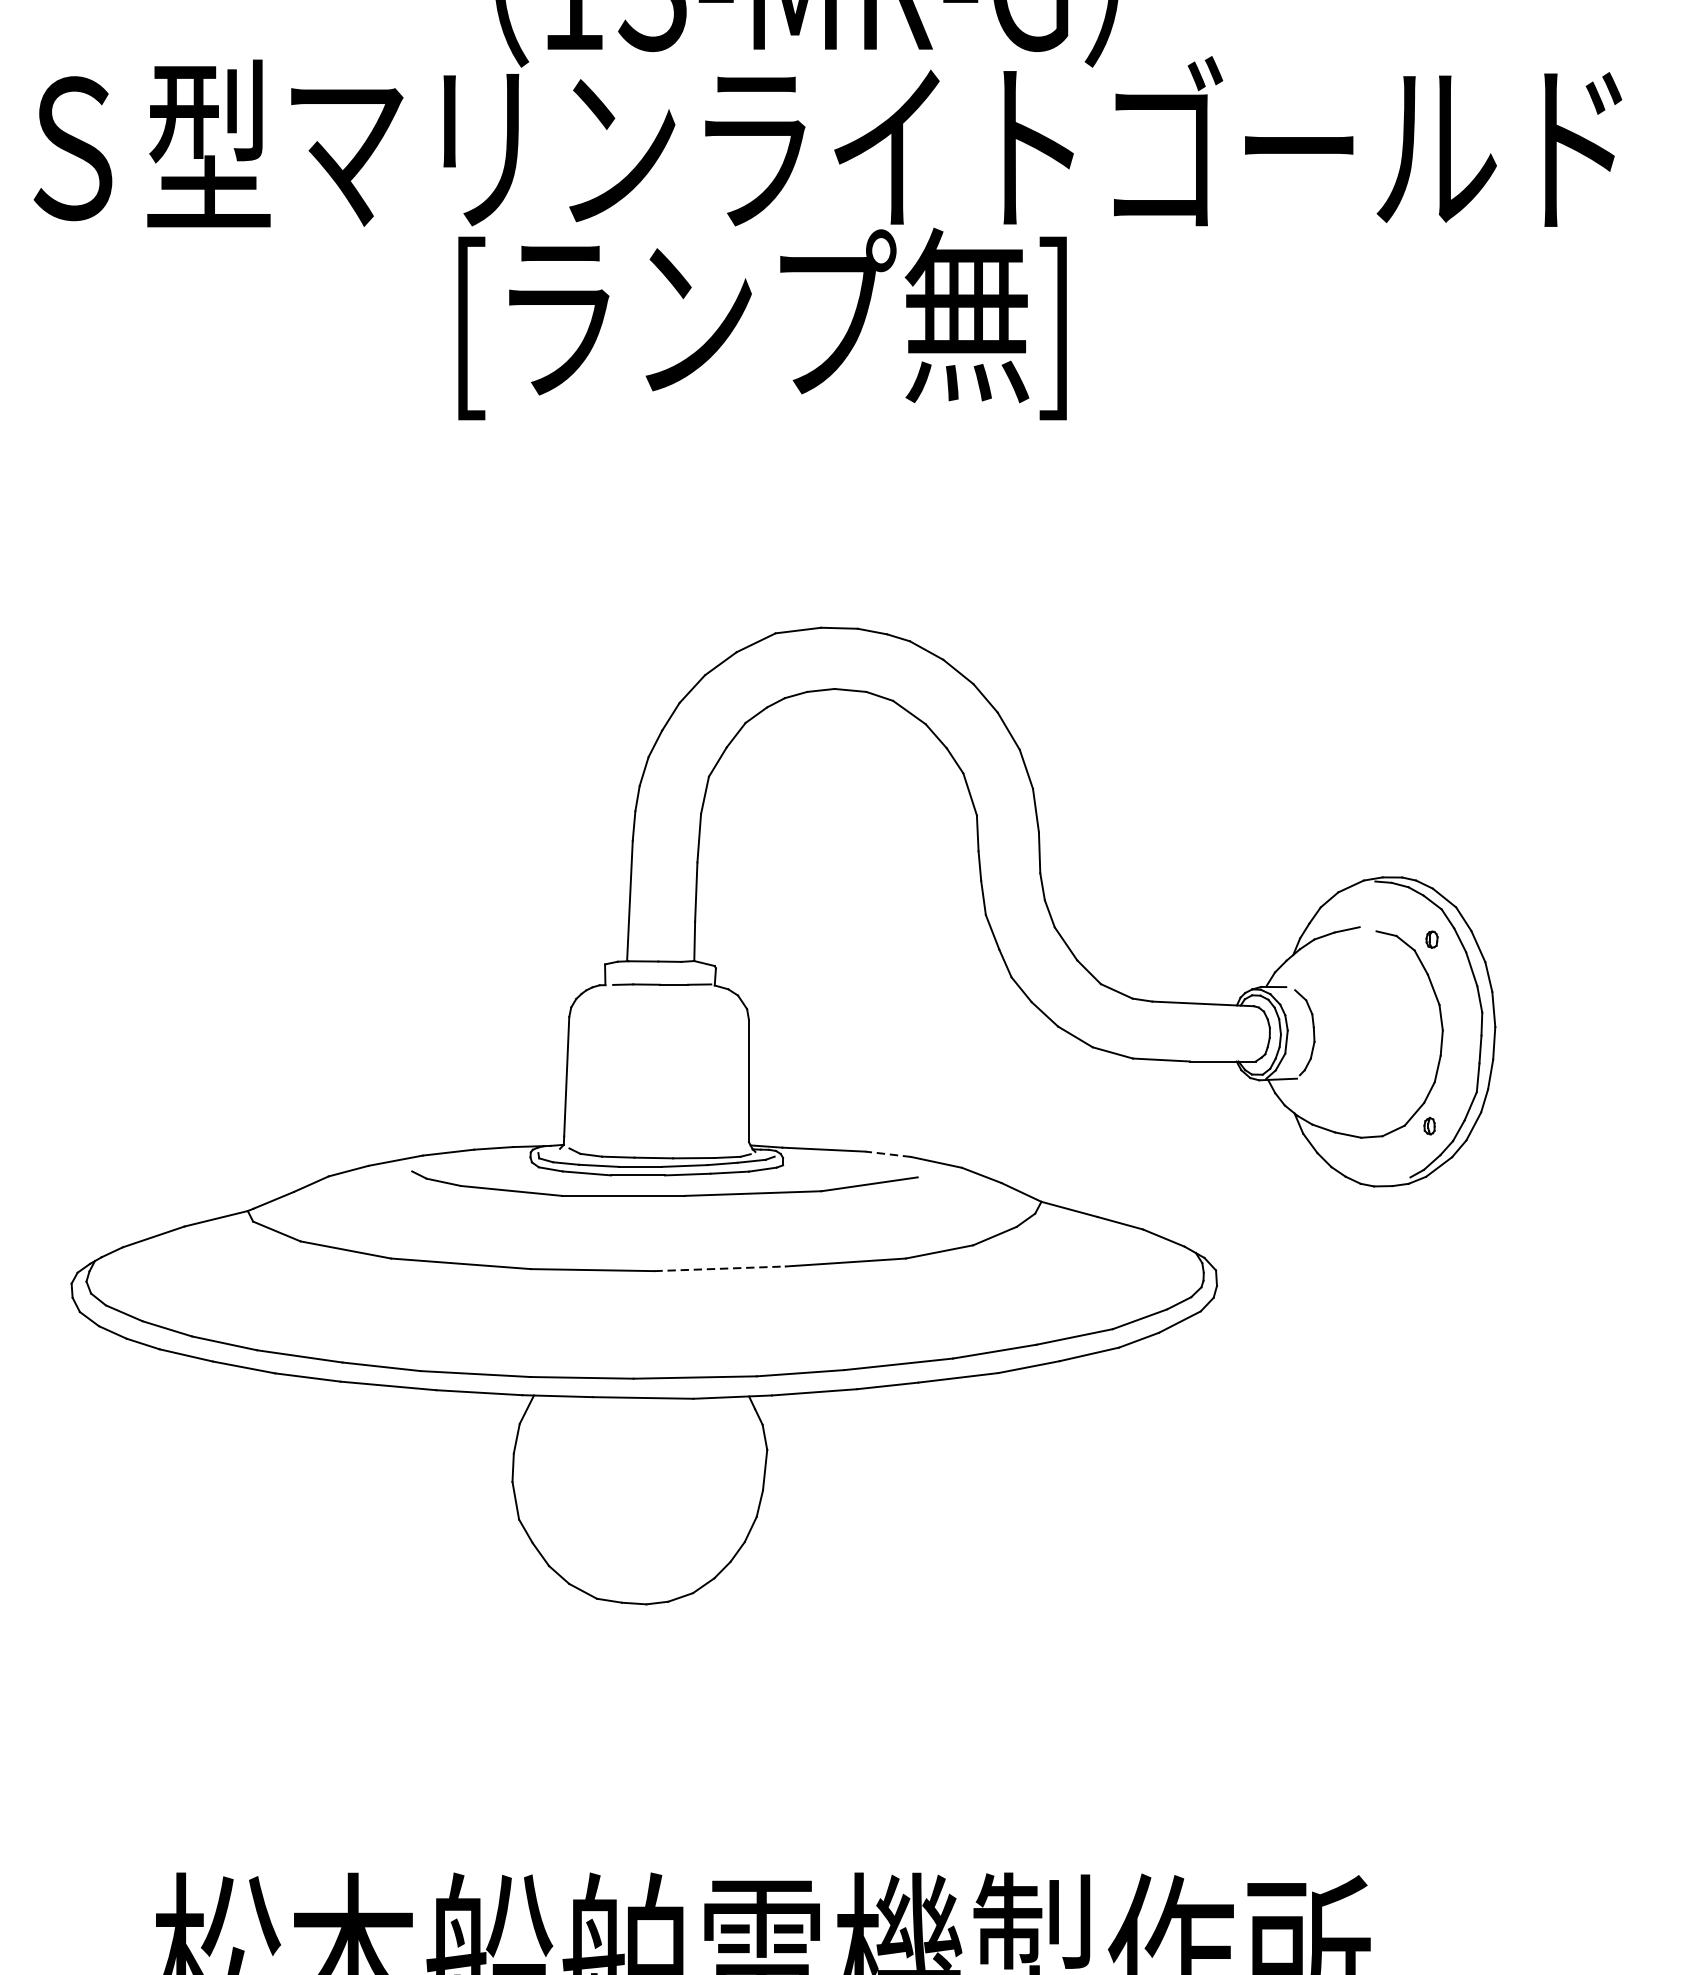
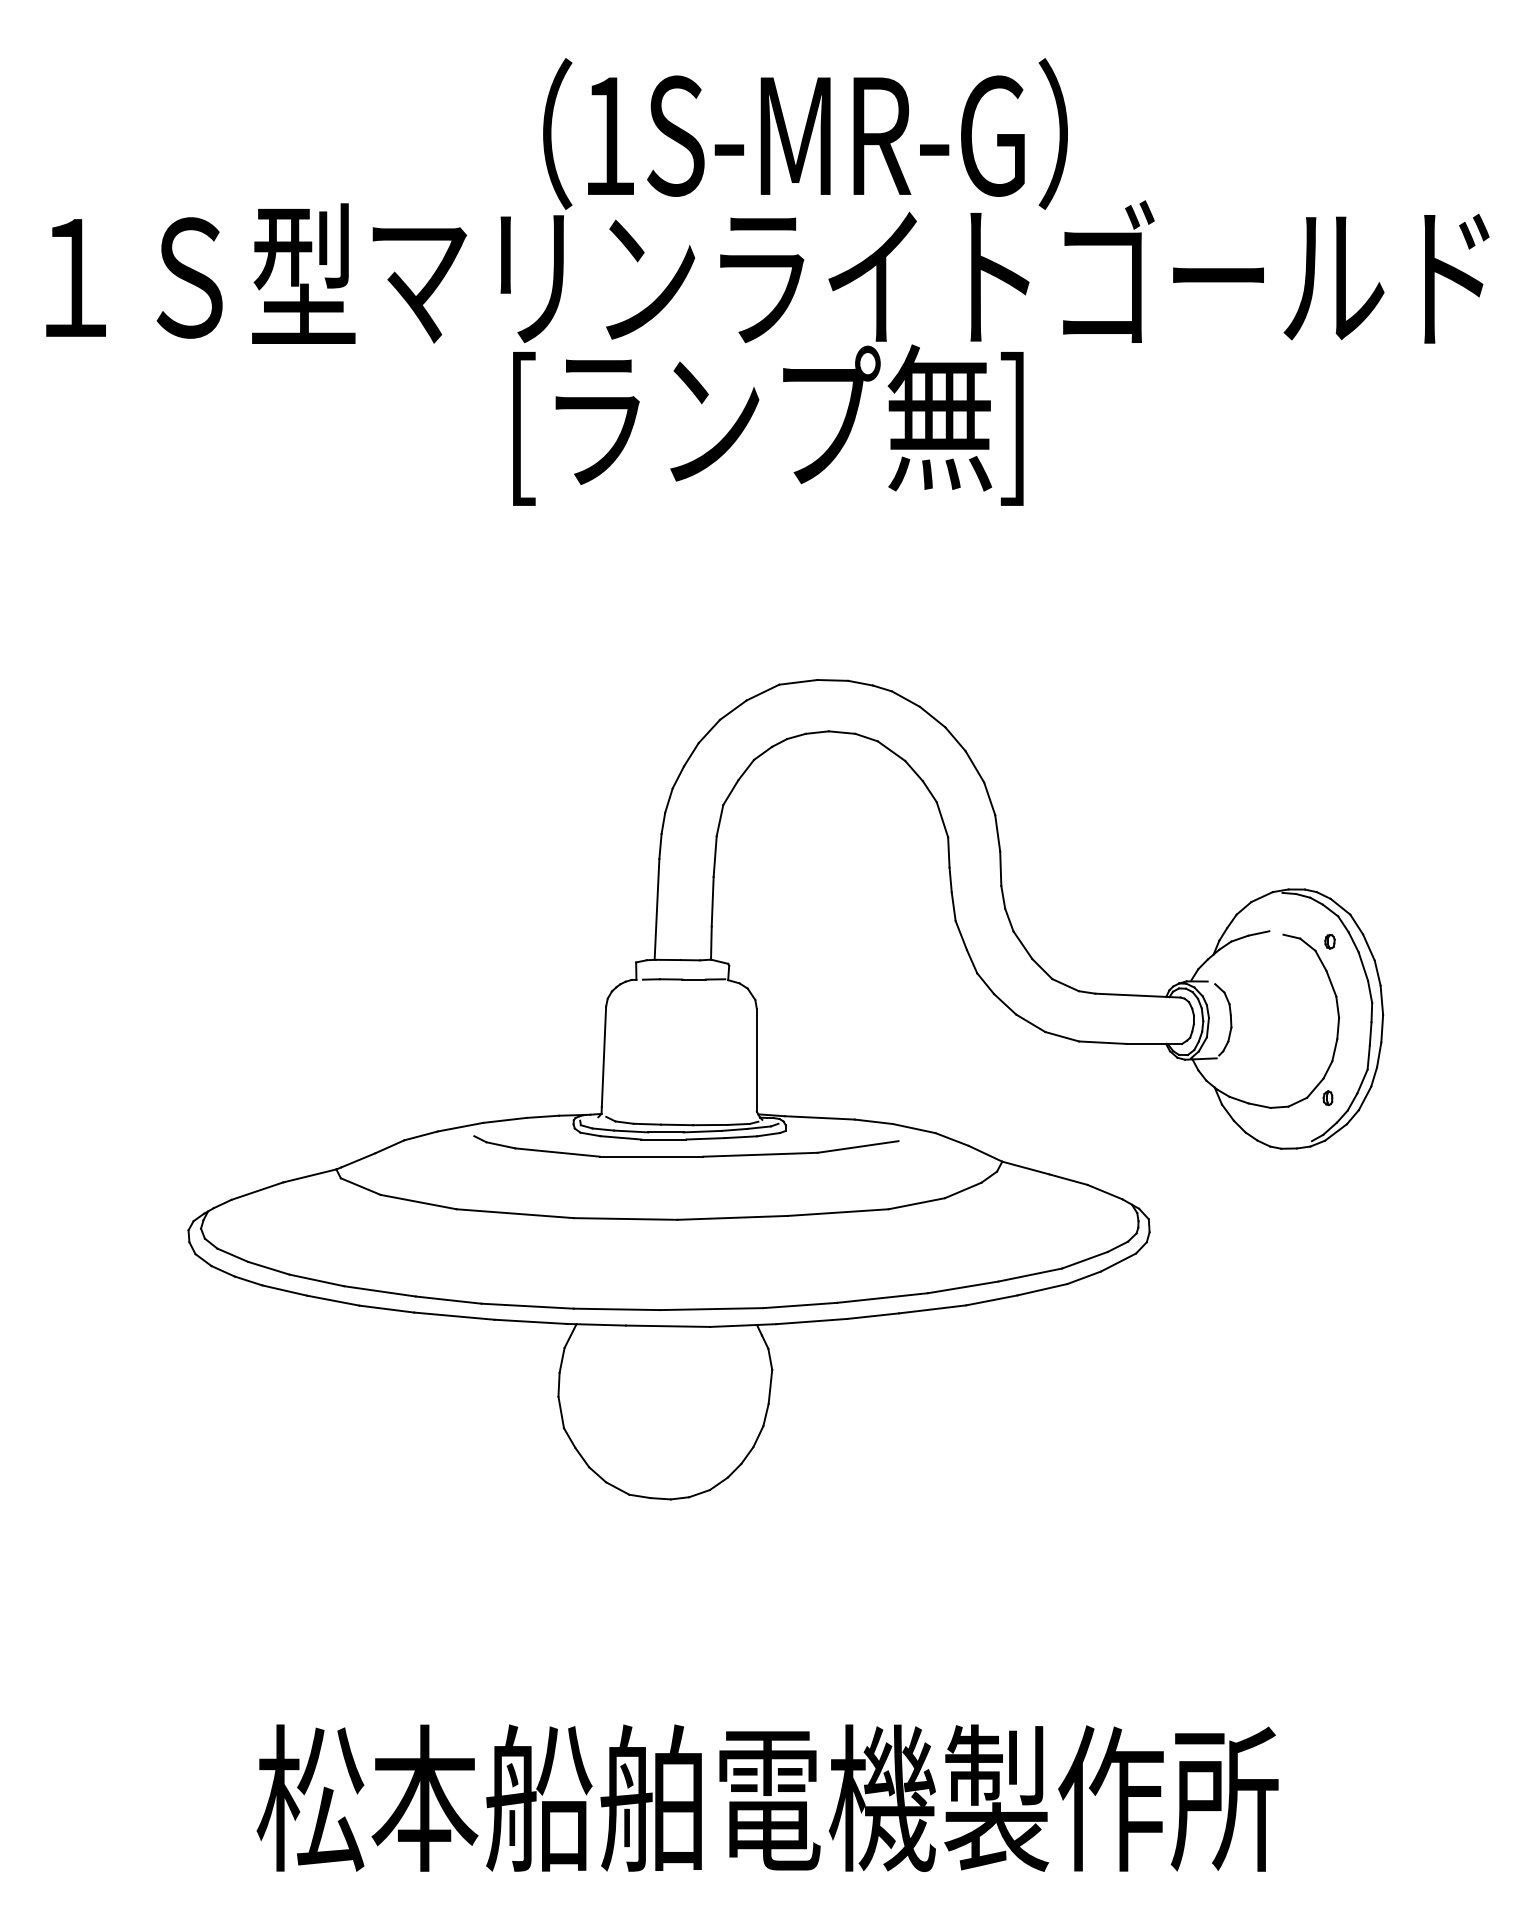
line: (887, 1153) -> (873, 1121), dashed -> solid
line: (721, 1268) -> (733, 1217), dashed -> solid

